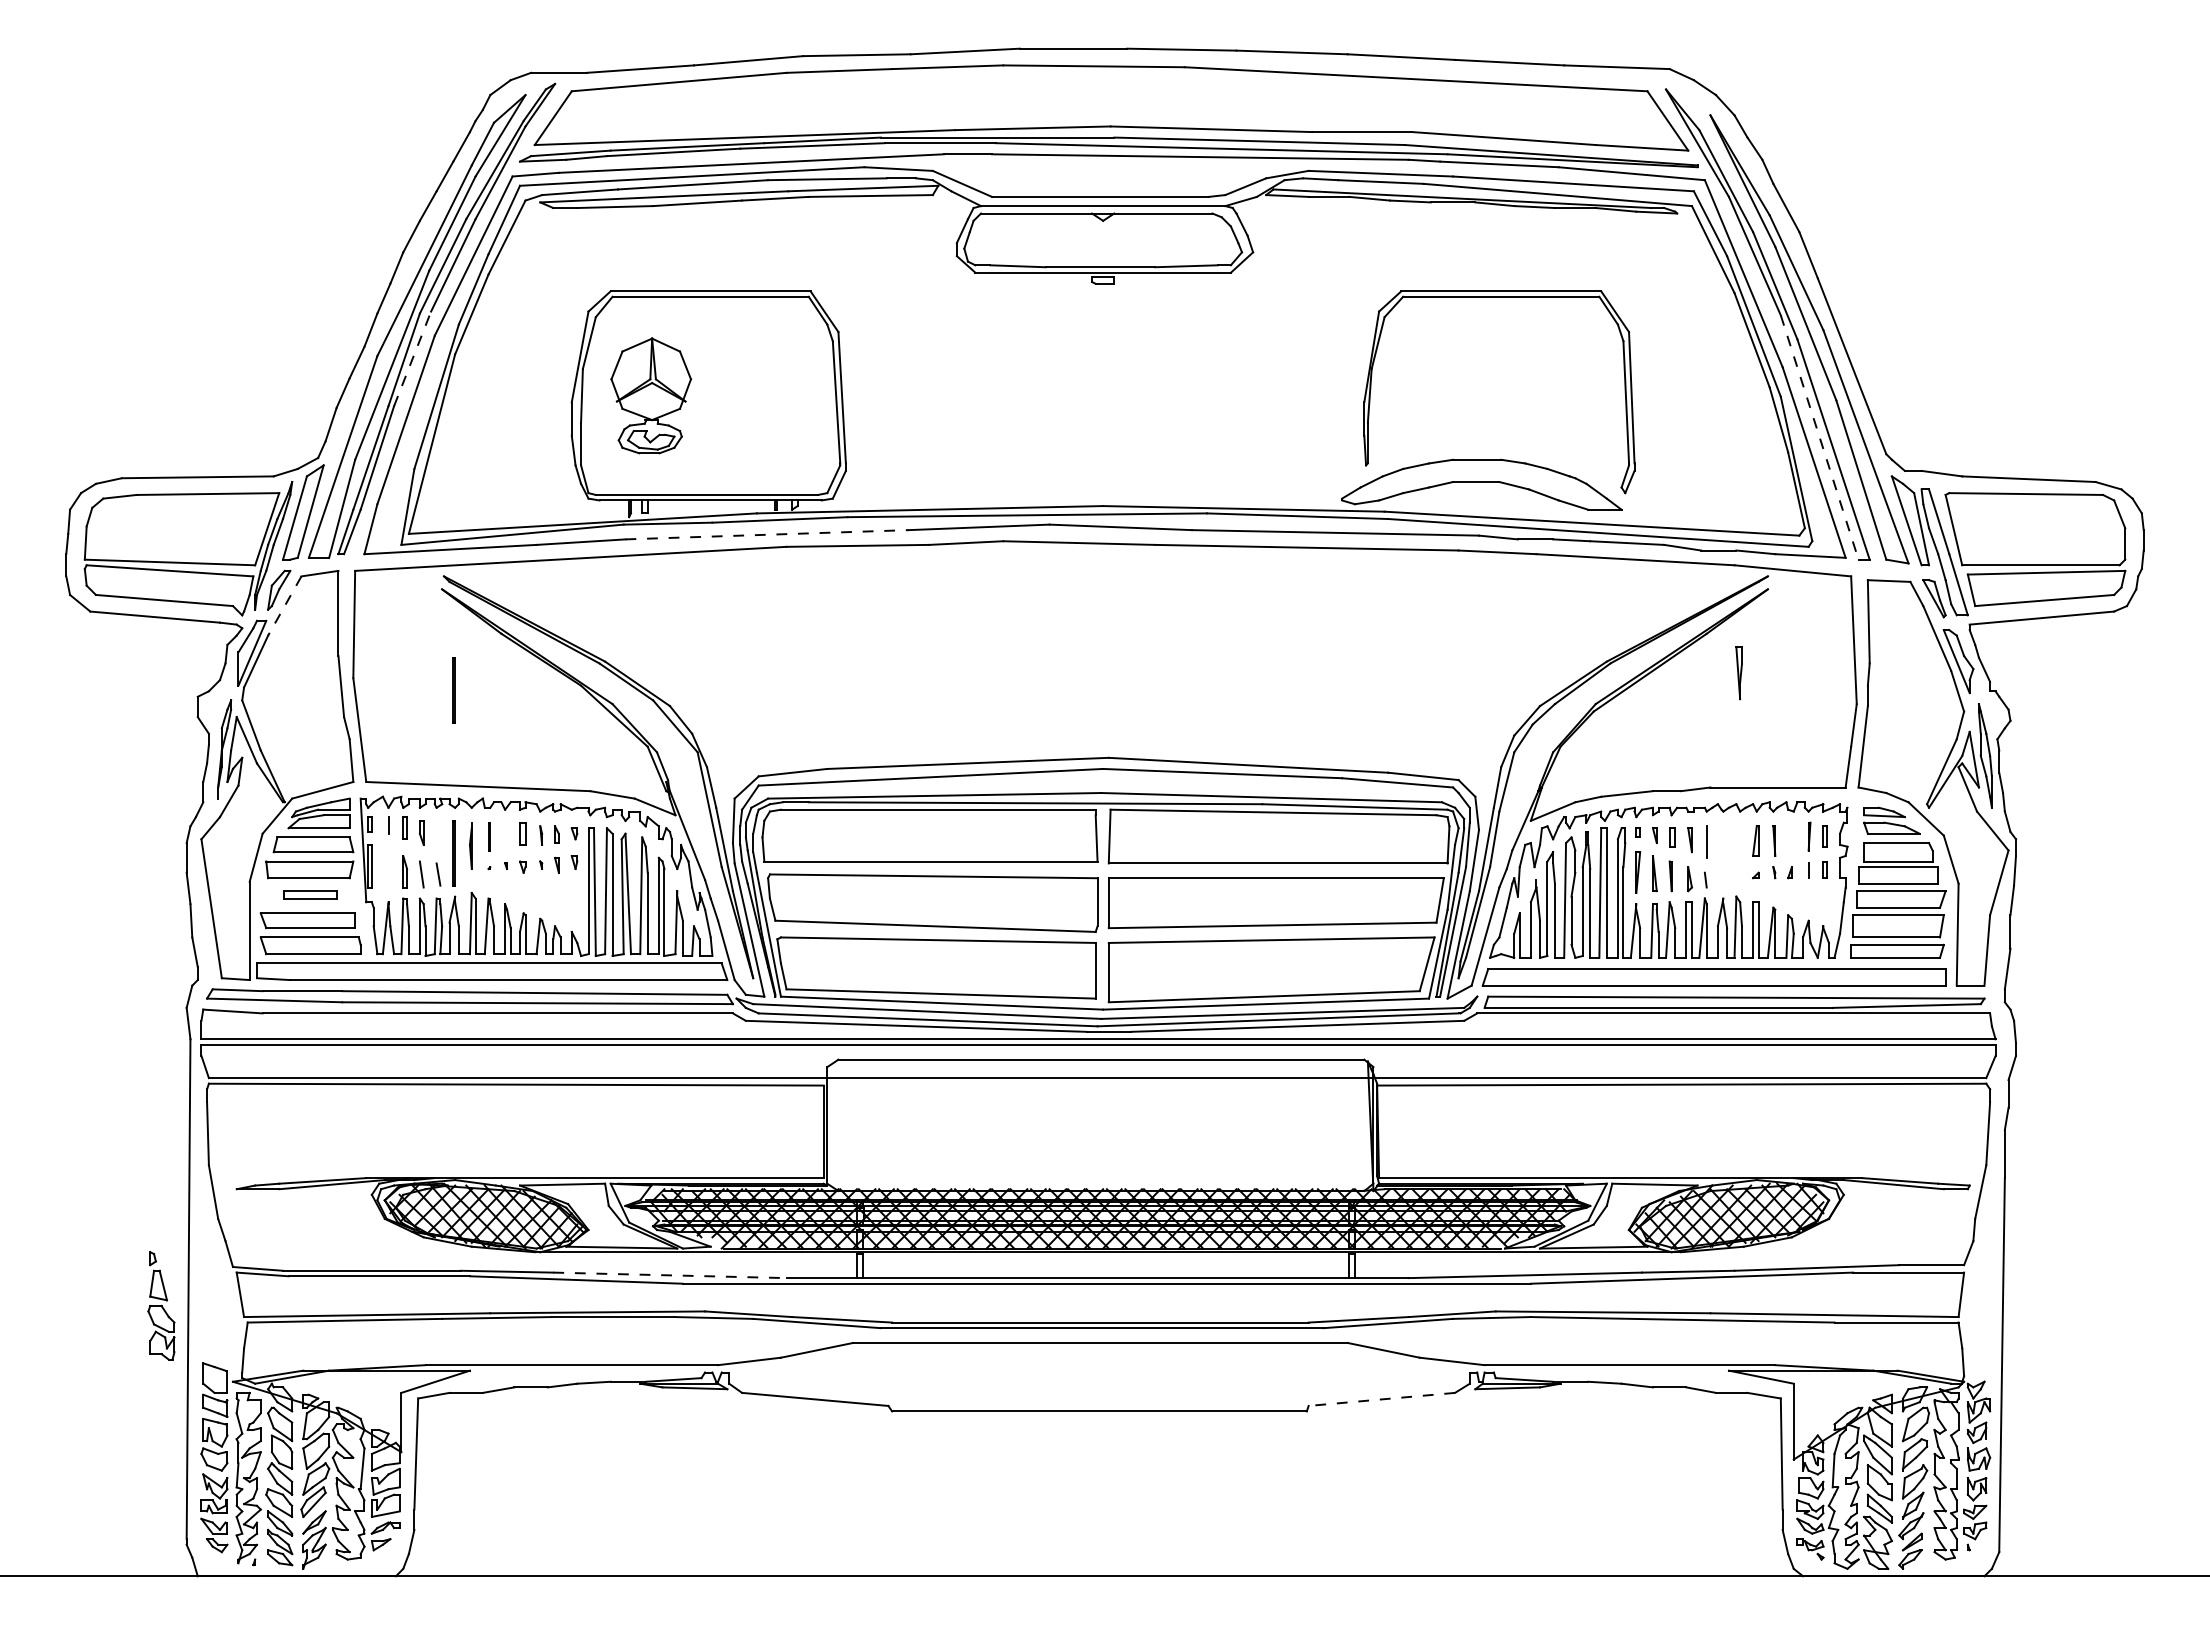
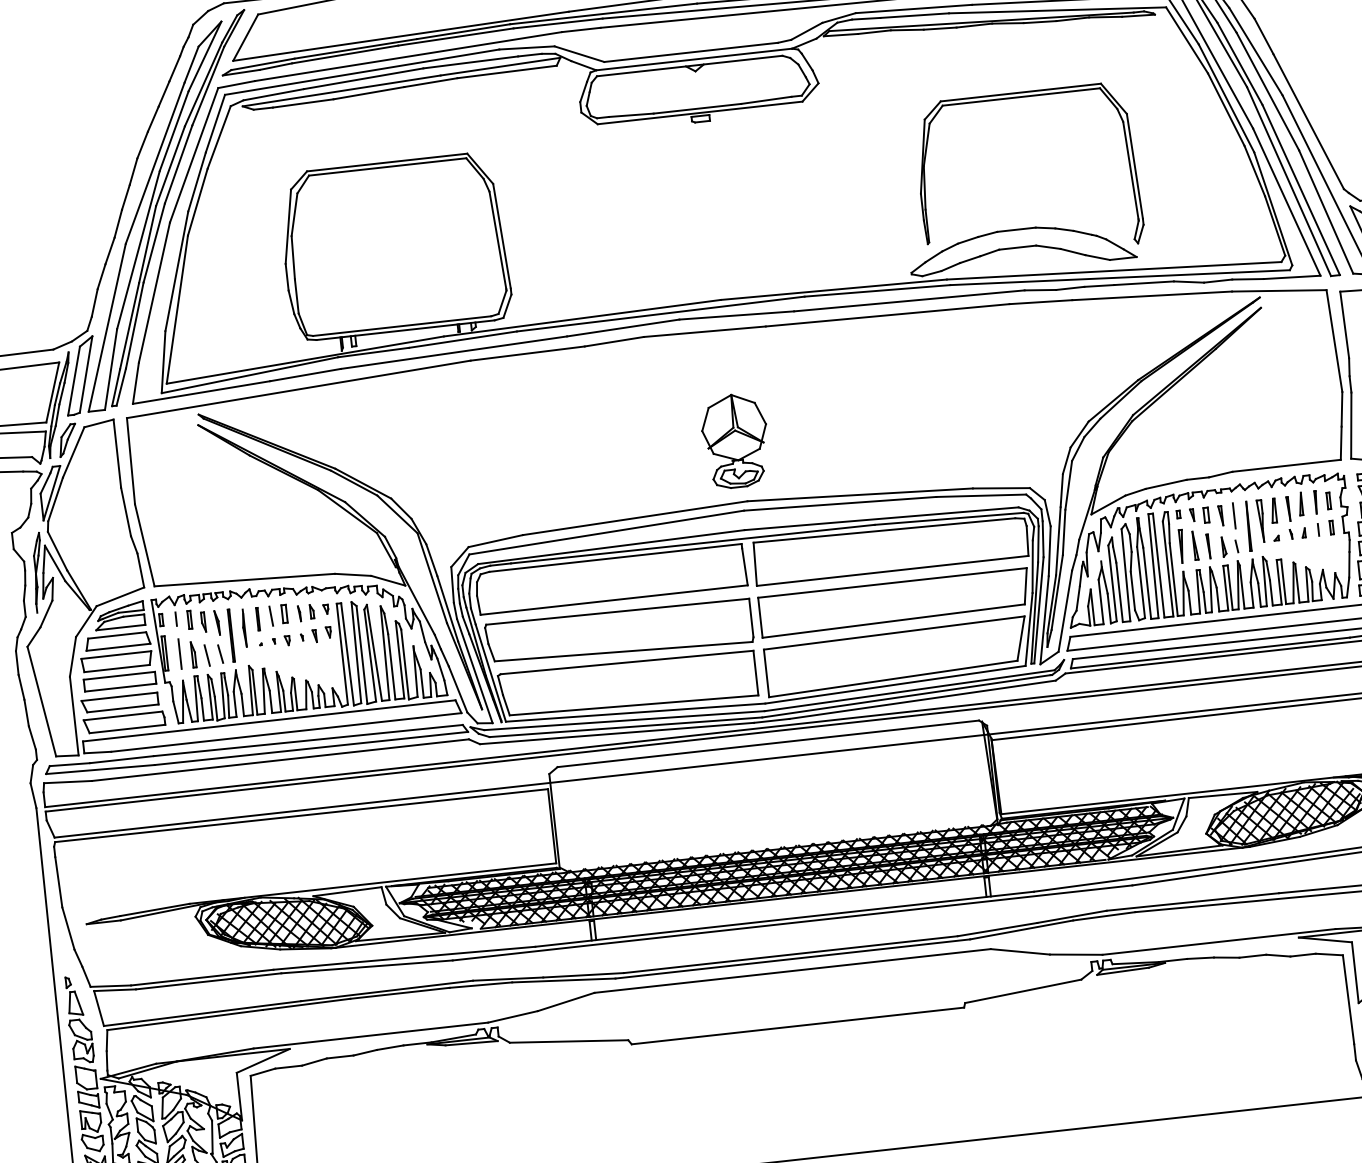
line: (412, 358) -> (154, 242), dashed -> solid
part: (651, 395) -> (735, 440), moved
line: (1819, 438) -> (1288, 182), dashed -> solid
line: (767, 534) -> (454, 352), dashed -> solid
line: (284, 606) -> (73, 452), dashed -> solid
part: (1738, 673) -> (1260, 521), moved
line: (453, 690) -> (216, 505), removed
line: (506, 834) -> (271, 616), added
part: (438, 835) -> (217, 622), added
part: (1789, 836) -> (1300, 504), added
line: (1722, 856) -> (1248, 526), added
line: (388, 868) -> (180, 653), added
part: (310, 894) -> (119, 681), size x1.67
line: (669, 1275) -> (441, 955), dashed -> solid
part: (161, 1305) -> (79, 1019), moved
line: (1381, 1399) -> (1022, 991), dashed -> solid

